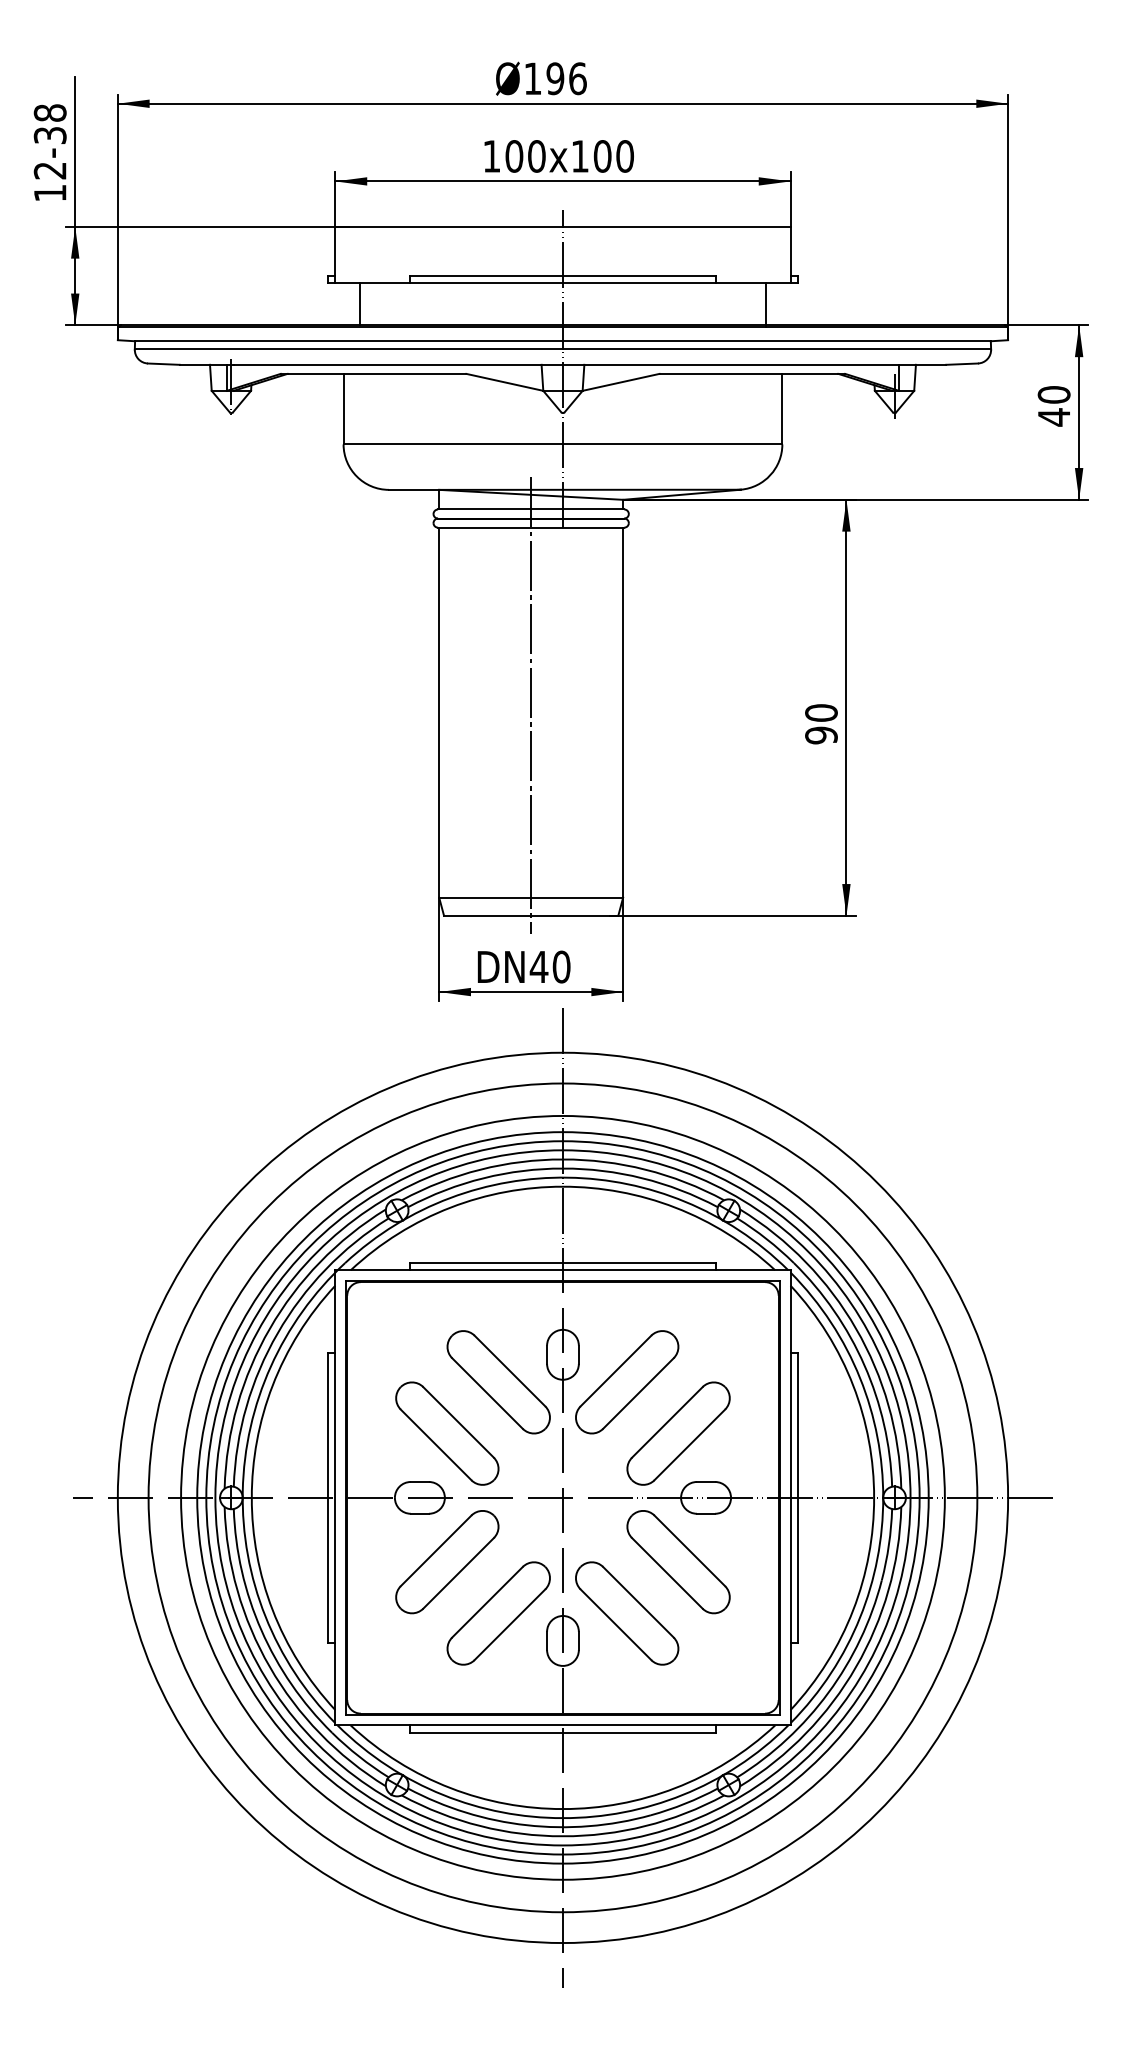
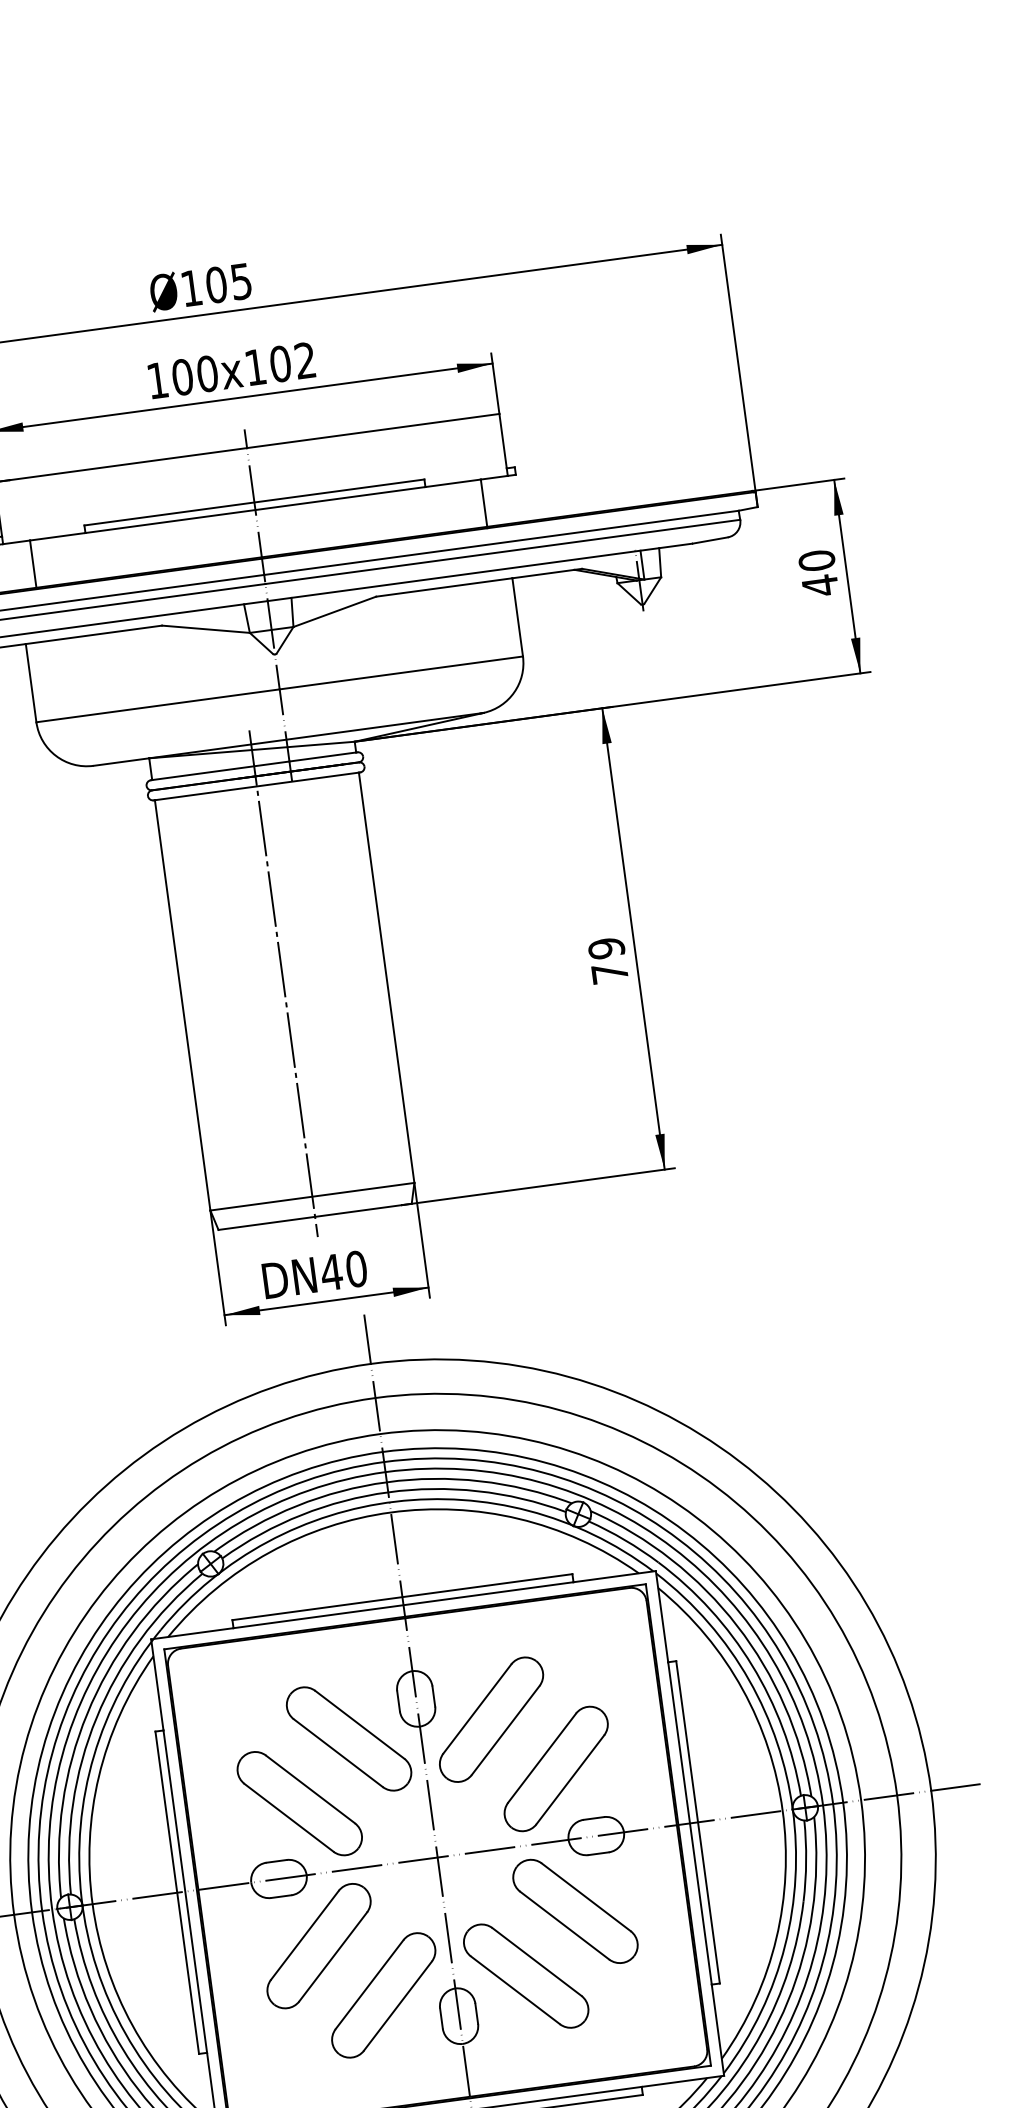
text: (566, 78) -> (228, 283), 196 -> 105
text: (624, 156) -> (304, 360), 100x100 -> 100x102
text: (821, 724) -> (608, 961), 90 -> 79

